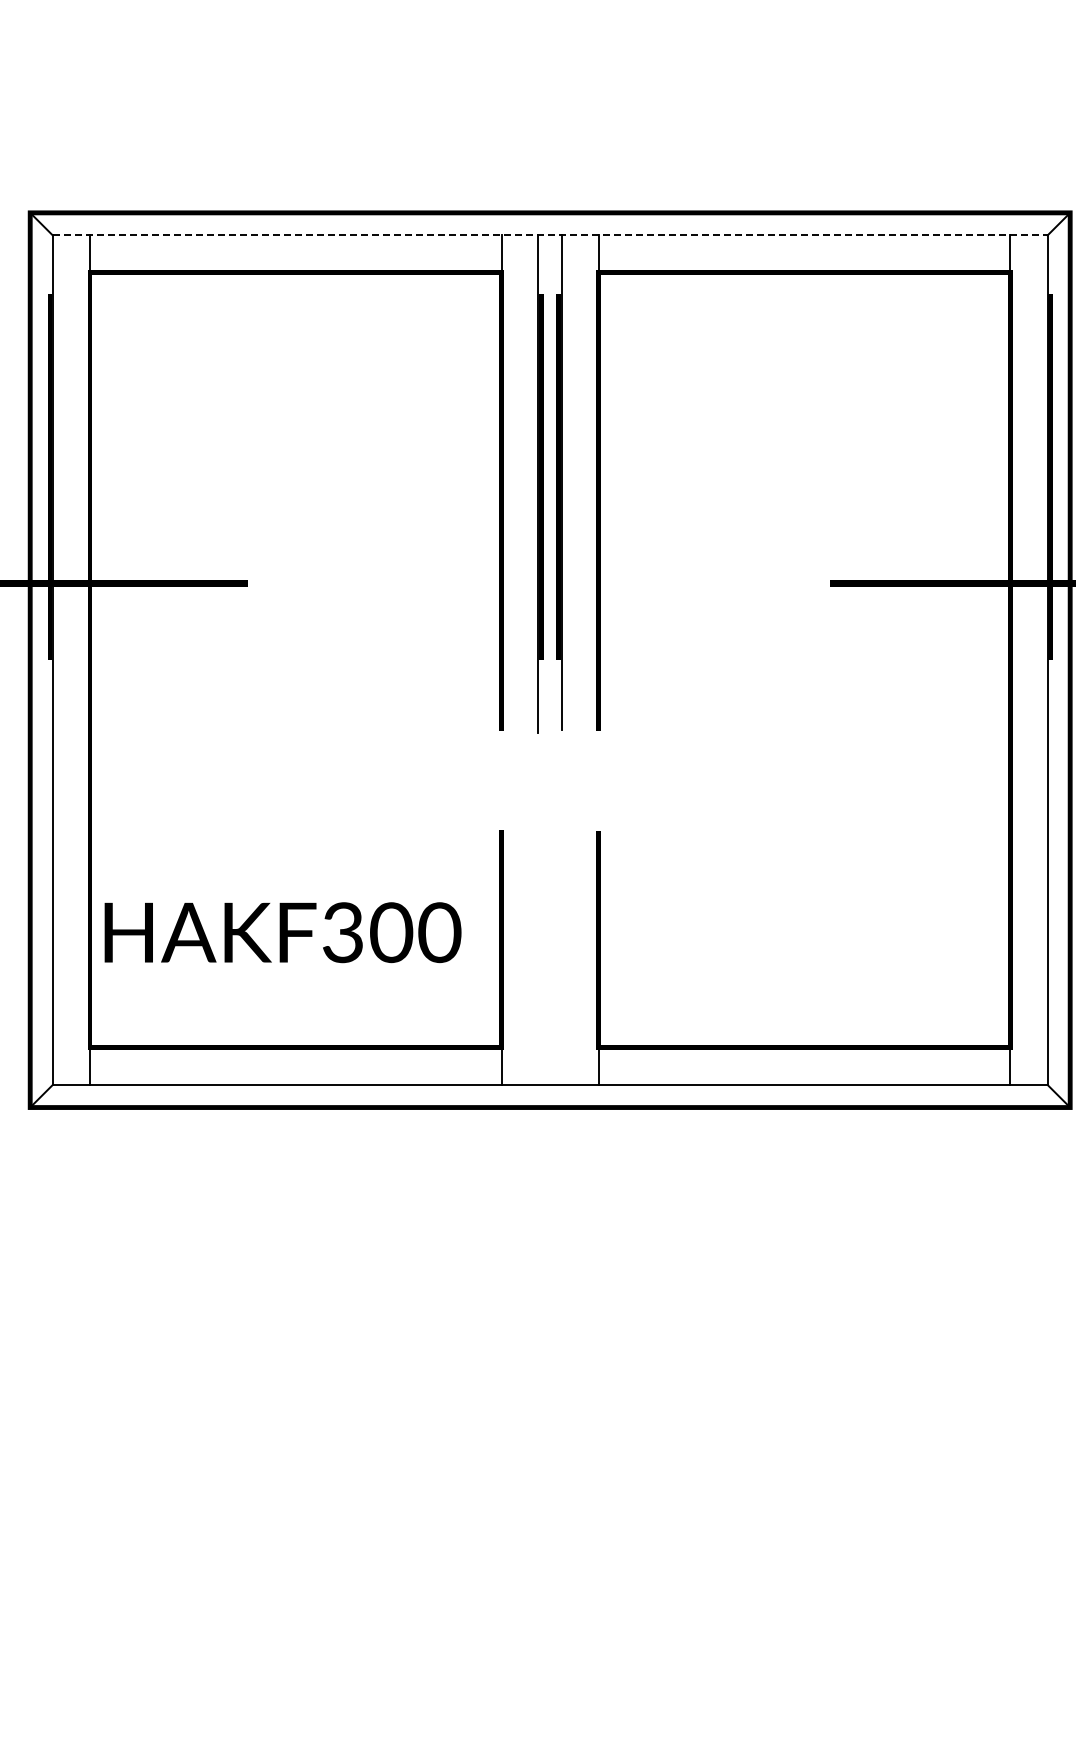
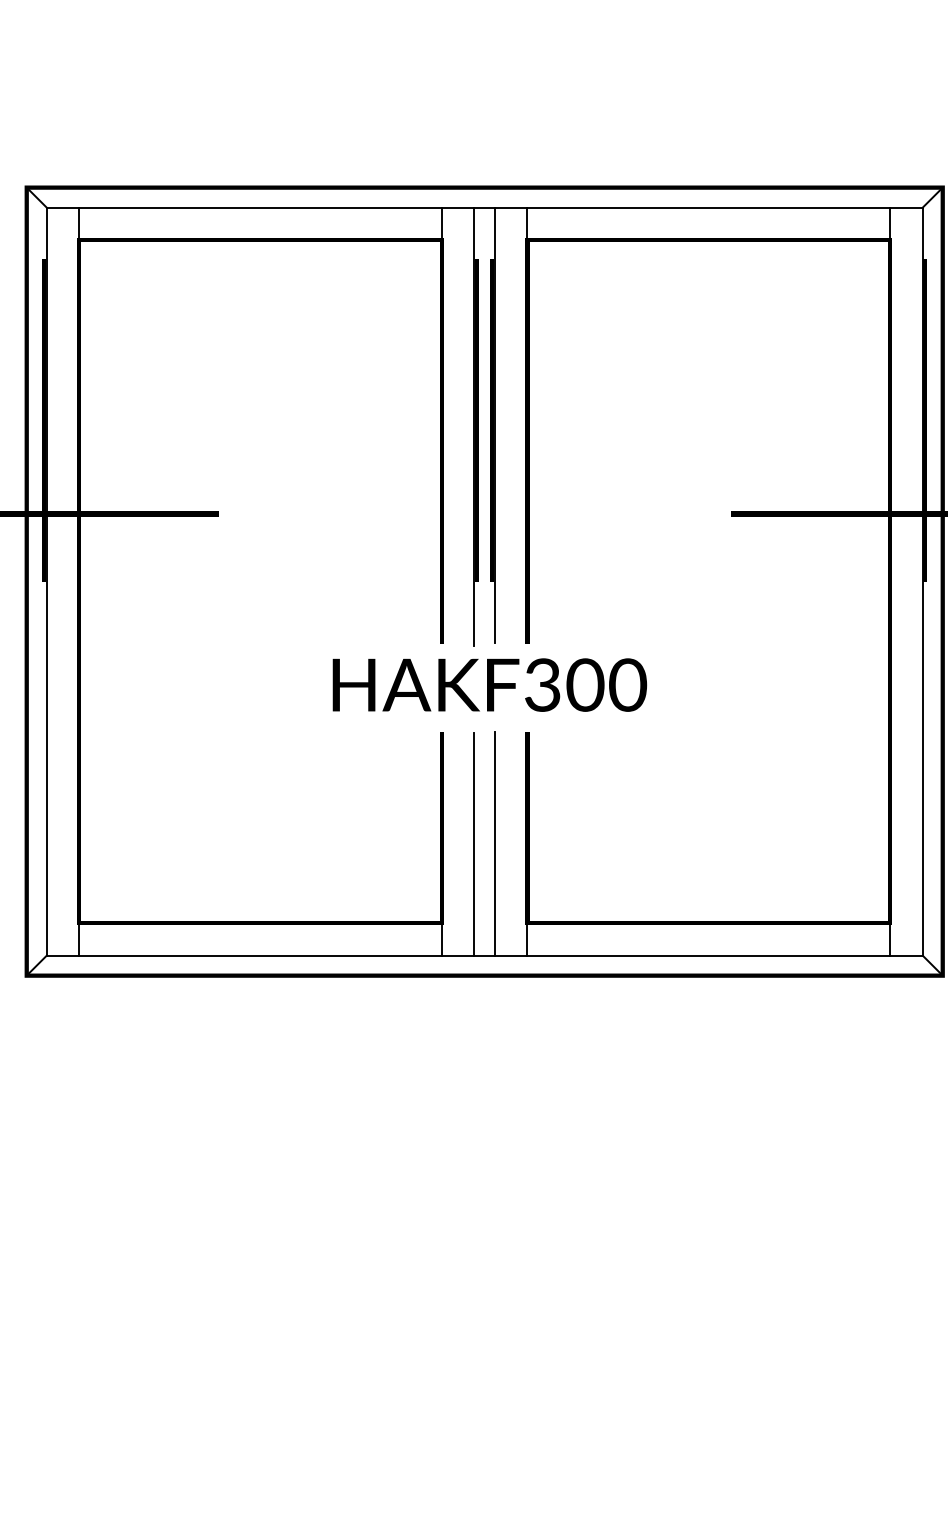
line: (550, 235) -> (485, 207), dashed -> solid
text: (282, 932) -> (489, 684), moved
line: (562, 957) -> (495, 843), added
line: (538, 958) -> (474, 844), added

